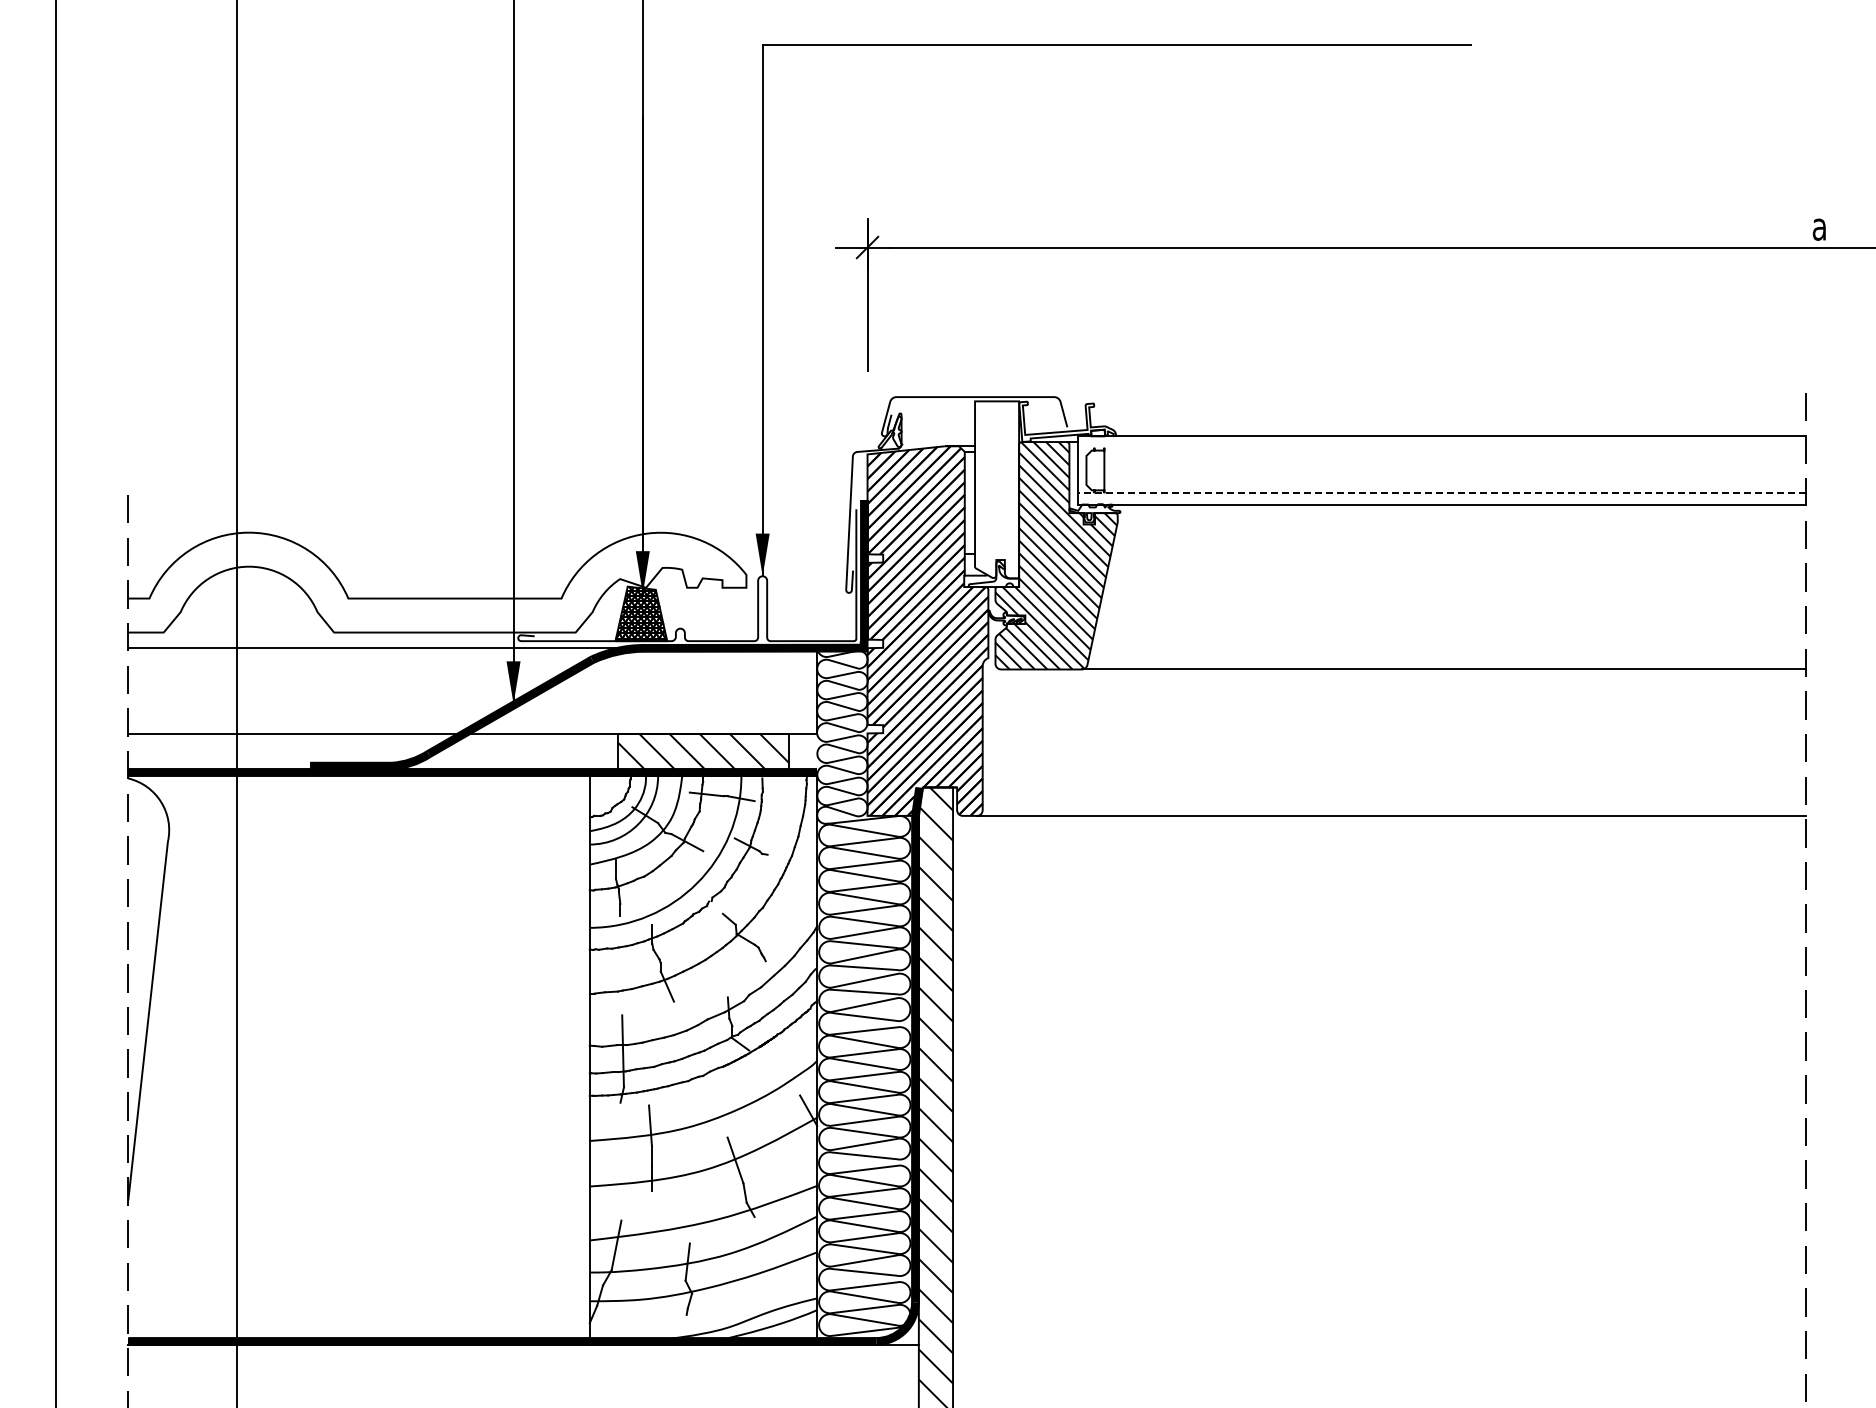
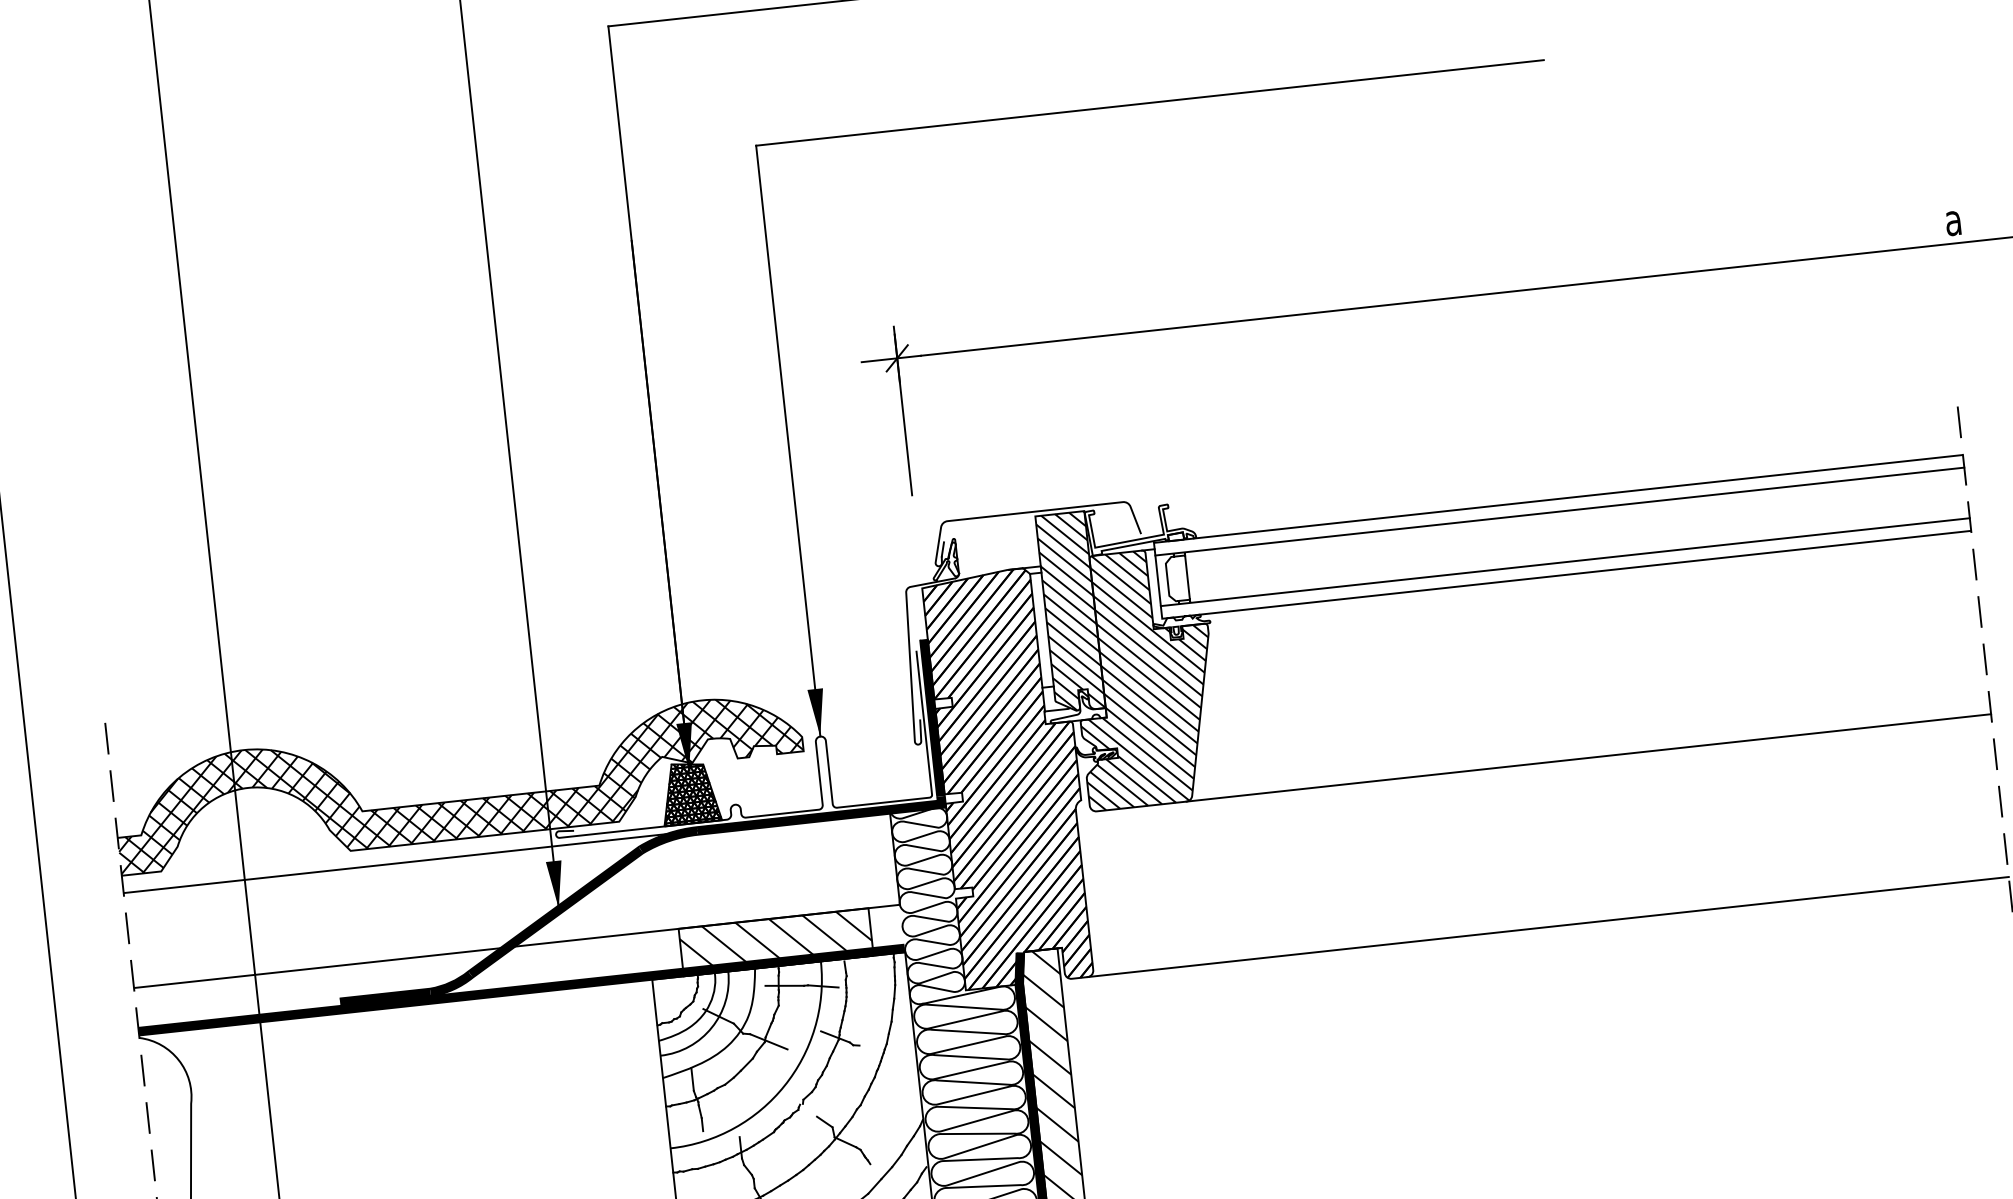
line: (1441, 447) -> (1559, 511), added
hatch: (997, 489) -> (1070, 611), added
line: (1441, 493) -> (1565, 562), dashed -> solid
hatch: (437, 582) -> (459, 782), added

